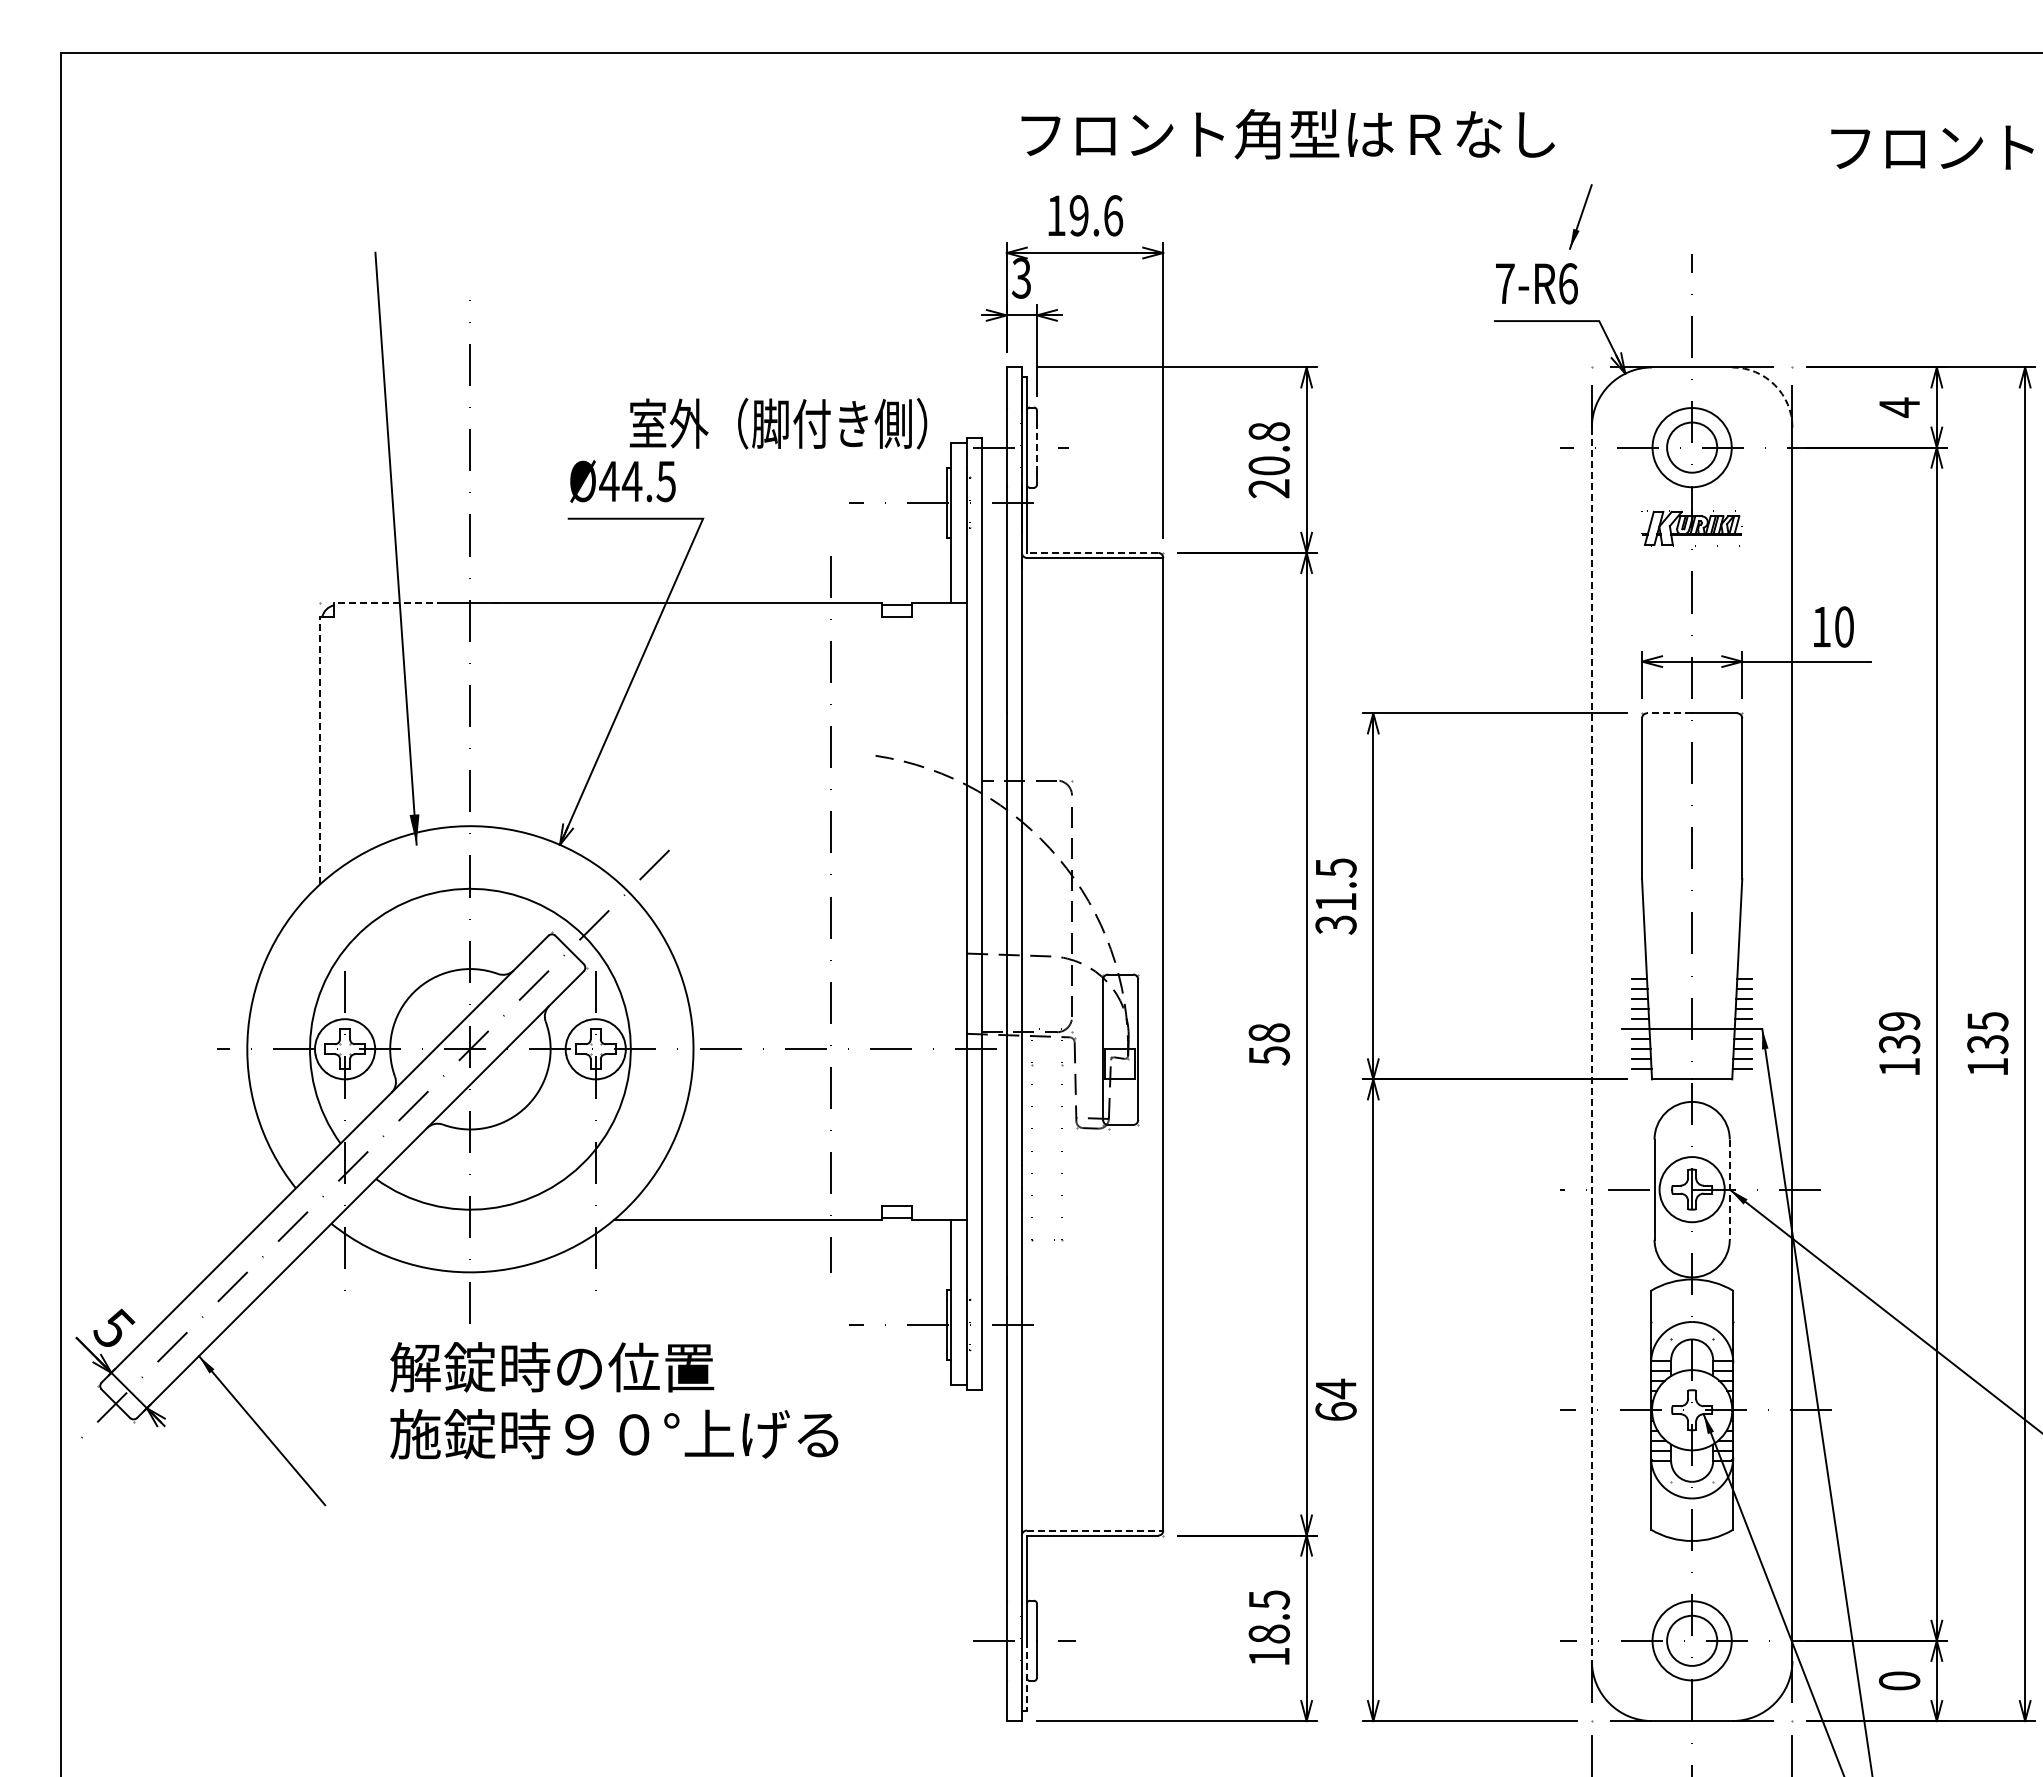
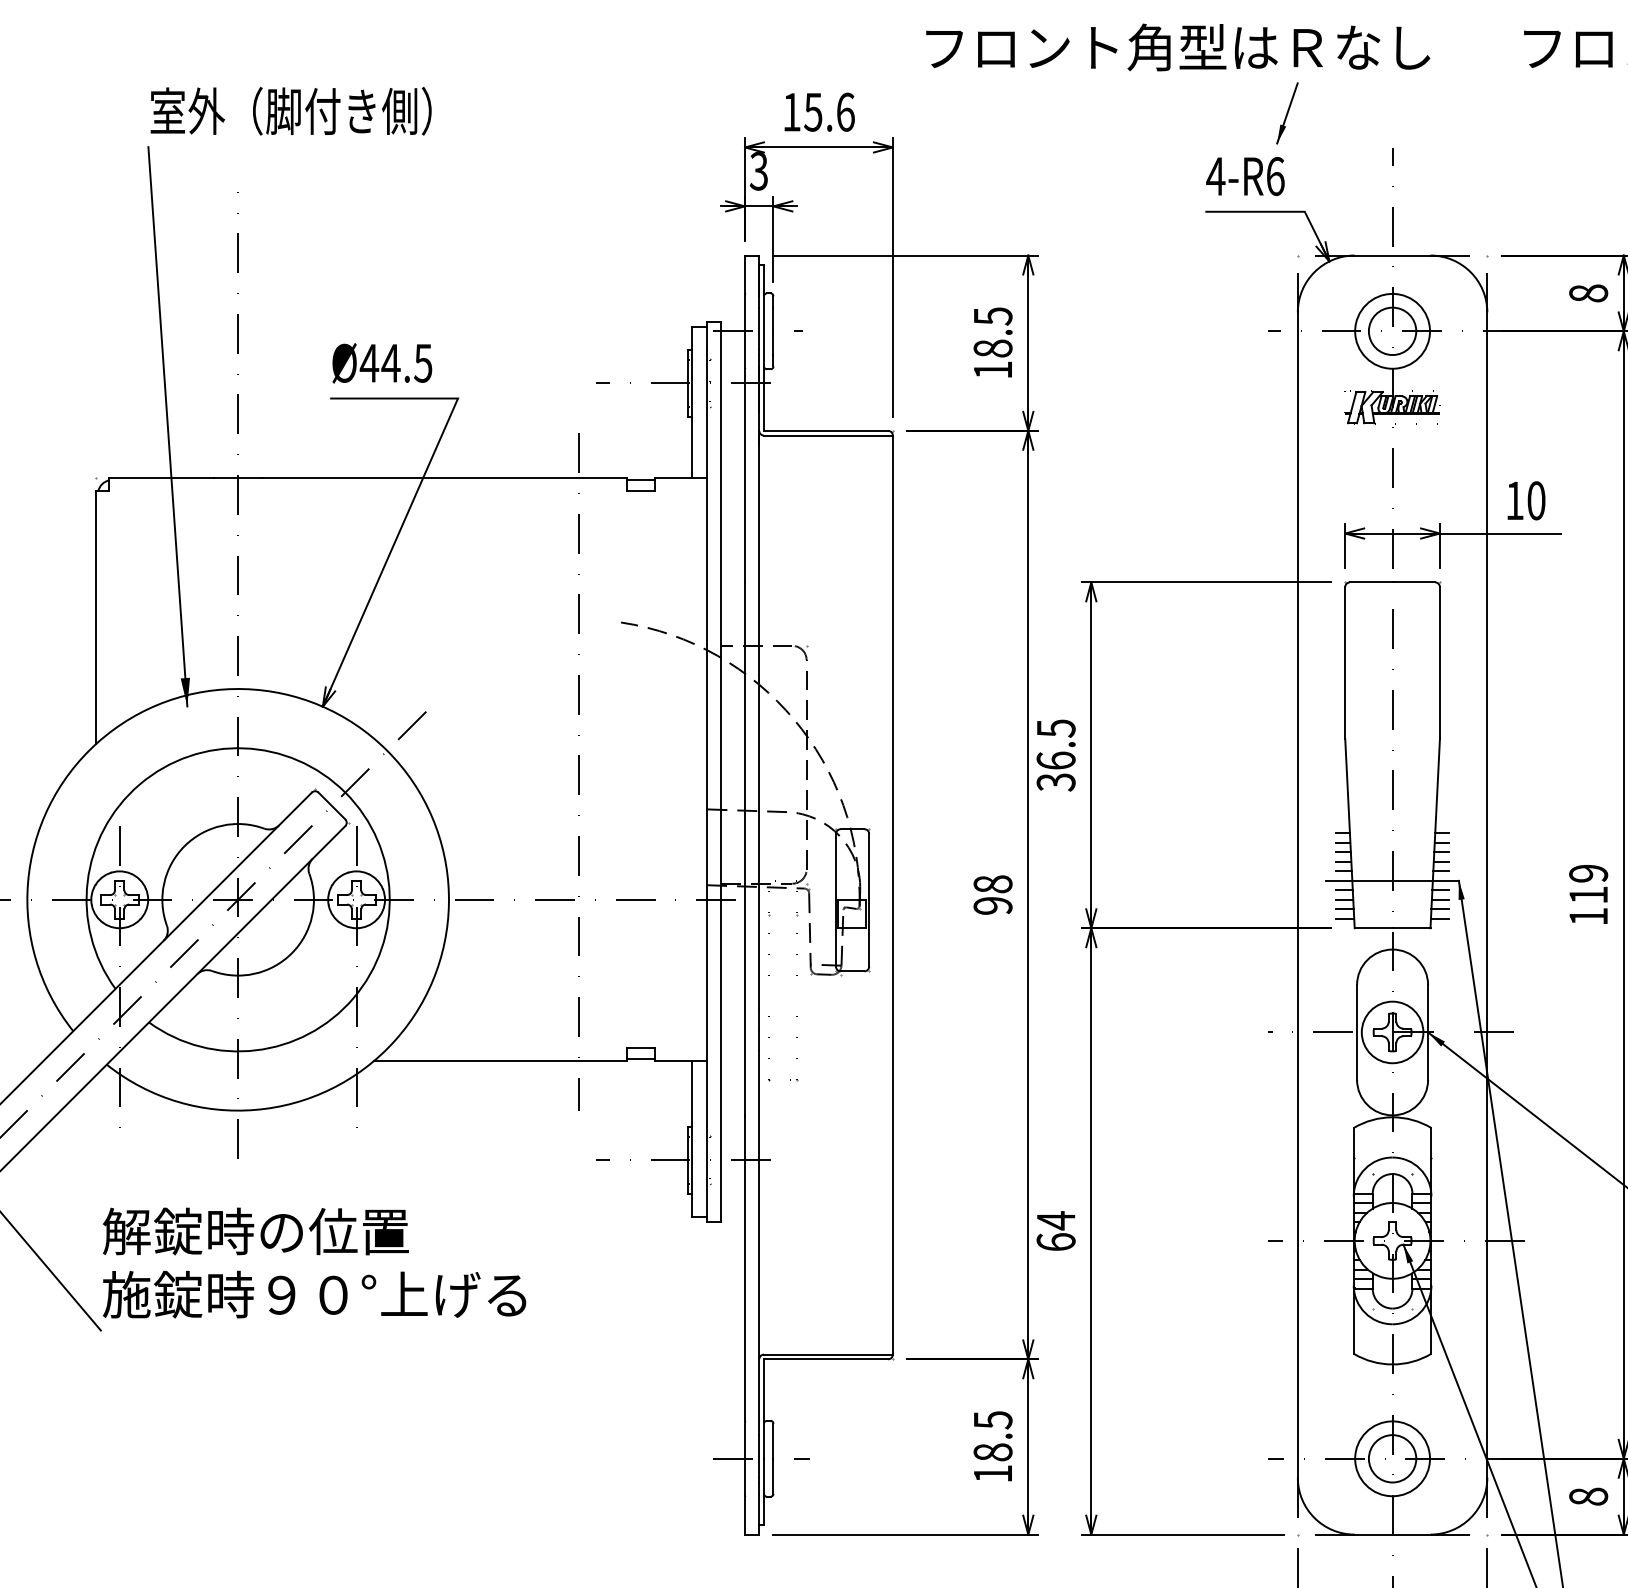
text: (1287, 134) -> (1177, 47), moved
text: (1078, 215) -> (812, 111), 19.6 -> 15.6
text: (1504, 283) -> (1215, 176), 7-R6 -> 4-R6
arc: (1774, 385) -> (1470, 272), dashed -> solid
text: (1899, 407) -> (1588, 293), 4 -> 8
text: (778, 423) -> (291, 111), moved
line: (1036, 447) -> (773, 331), dashed -> solid
text: (1268, 460) -> (992, 343), 20.8 -> 18.5
line: (1092, 552) -> (825, 430), dashed -> solid
line: (388, 603) -> (160, 478), dashed -> solid
line: (1669, 713) -> (1371, 582), dashed -> solid
line: (320, 750) -> (96, 617), dashed -> solid
text: (1335, 901) -> (1055, 760), 31.5 -> 36.5
line: (1591, 1044) -> (1297, 895), dashed -> solid
text: (1899, 1044) -> (1588, 895), 139 -> 119
text: (1268, 1055) -> (992, 905), 58 -> 98
line: (1729, 1190) -> (1427, 1033), dashed -> solid
text: (614, 1400) -> (314, 1262), moved
line: (1095, 1530) -> (828, 1354), dashed -> solid
line: (1026, 1676) -> (763, 1492), dashed -> solid
text: (1899, 1680) -> (1588, 1496), 0 -> 8

